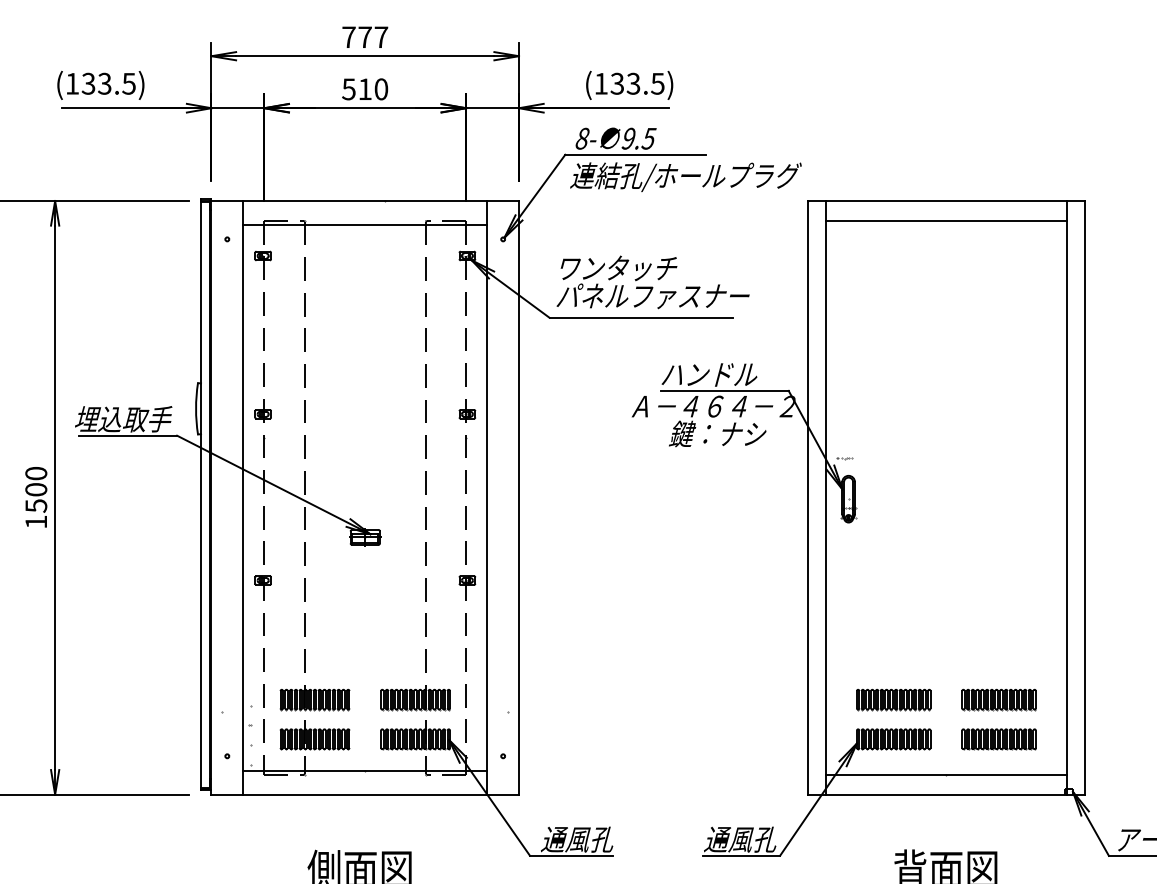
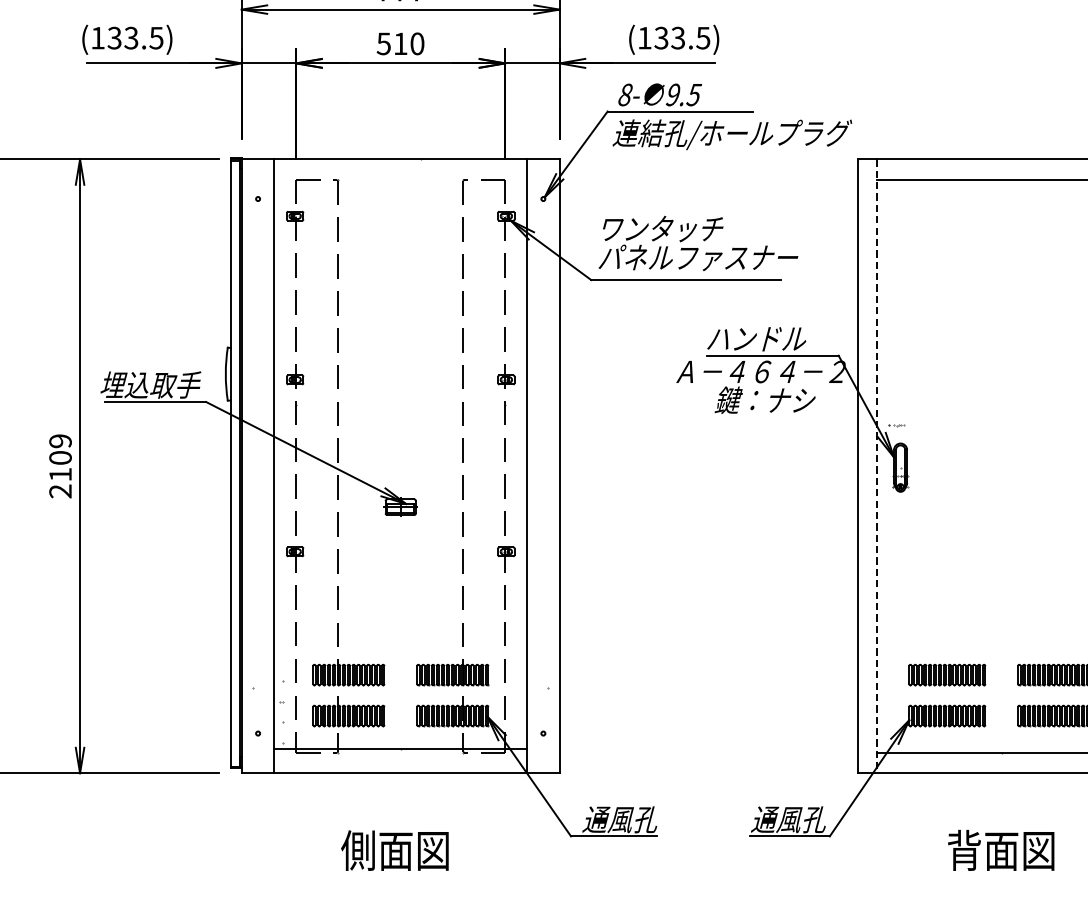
line: (365, 224) -> (401, 183), removed
text: (36, 497) -> (60, 465), 1500 -> 2109
line: (825, 497) -> (876, 465), solid -> dashed

